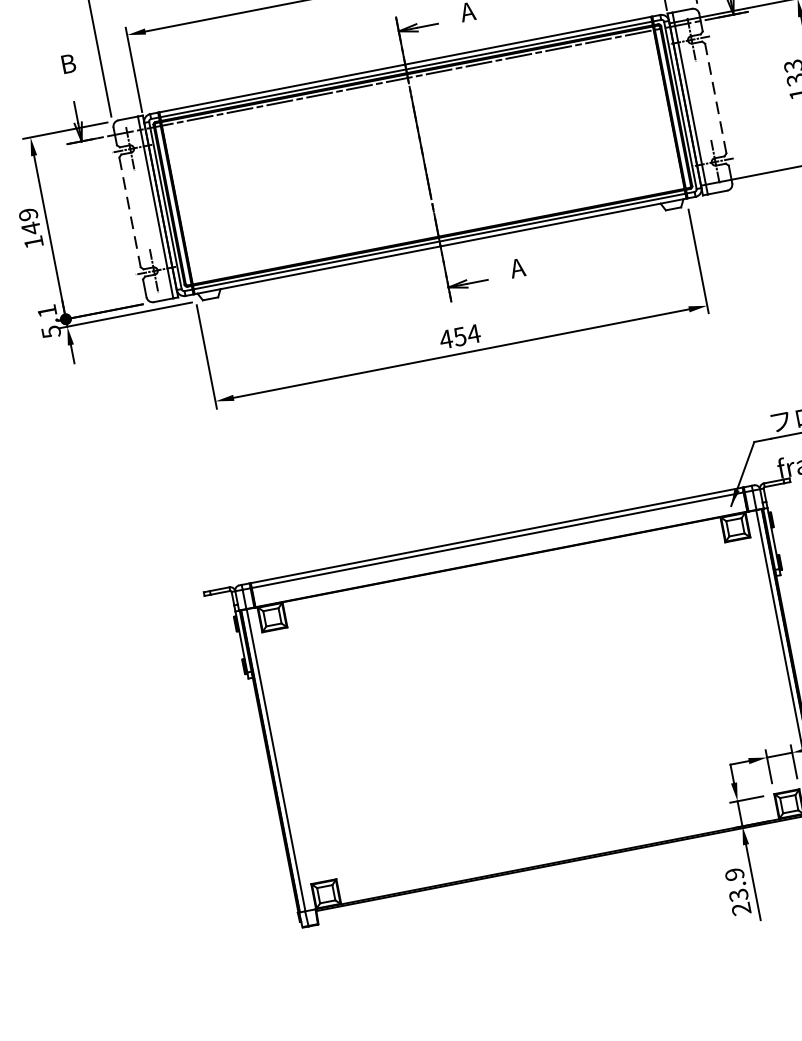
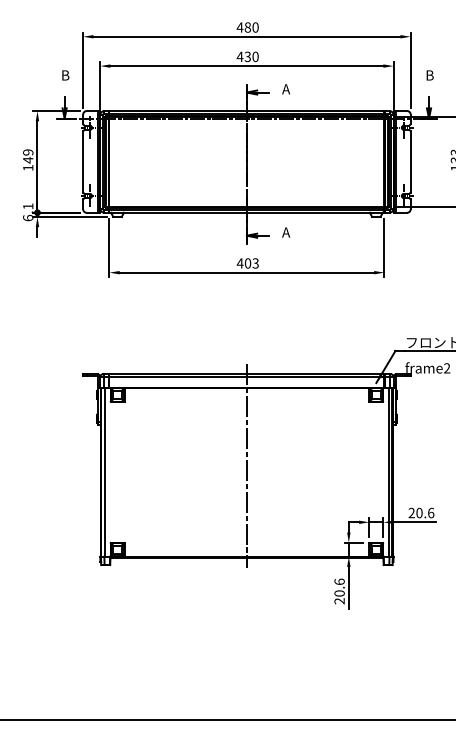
line: (715, 97) -> (410, 161), dashed -> solid
line: (130, 211) -> (83, 161), dashed -> solid
text: (51, 330) -> (28, 217), 5.1 -> 6.1
text: (466, 335) -> (251, 263), 454 -> 403
line: (528, 700) -> (246, 466), added
text: (736, 884) -> (339, 587), 23.9 -> 20.6

